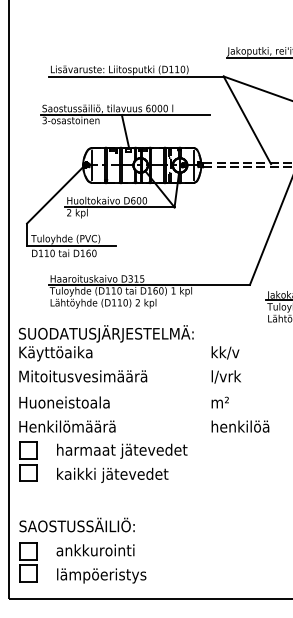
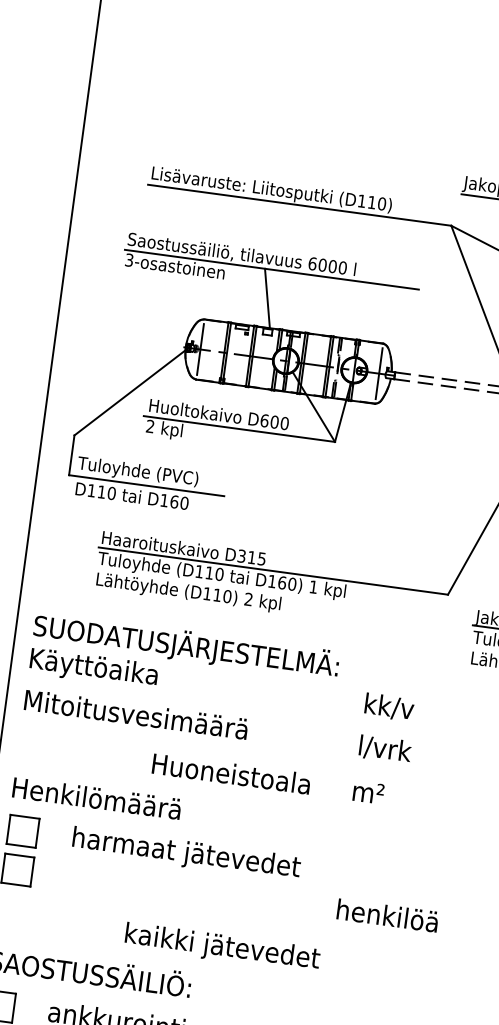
text: (64, 402) -> (231, 773), moved
text: (240, 426) -> (387, 915), moved
text: (112, 474) -> (222, 946), moved

